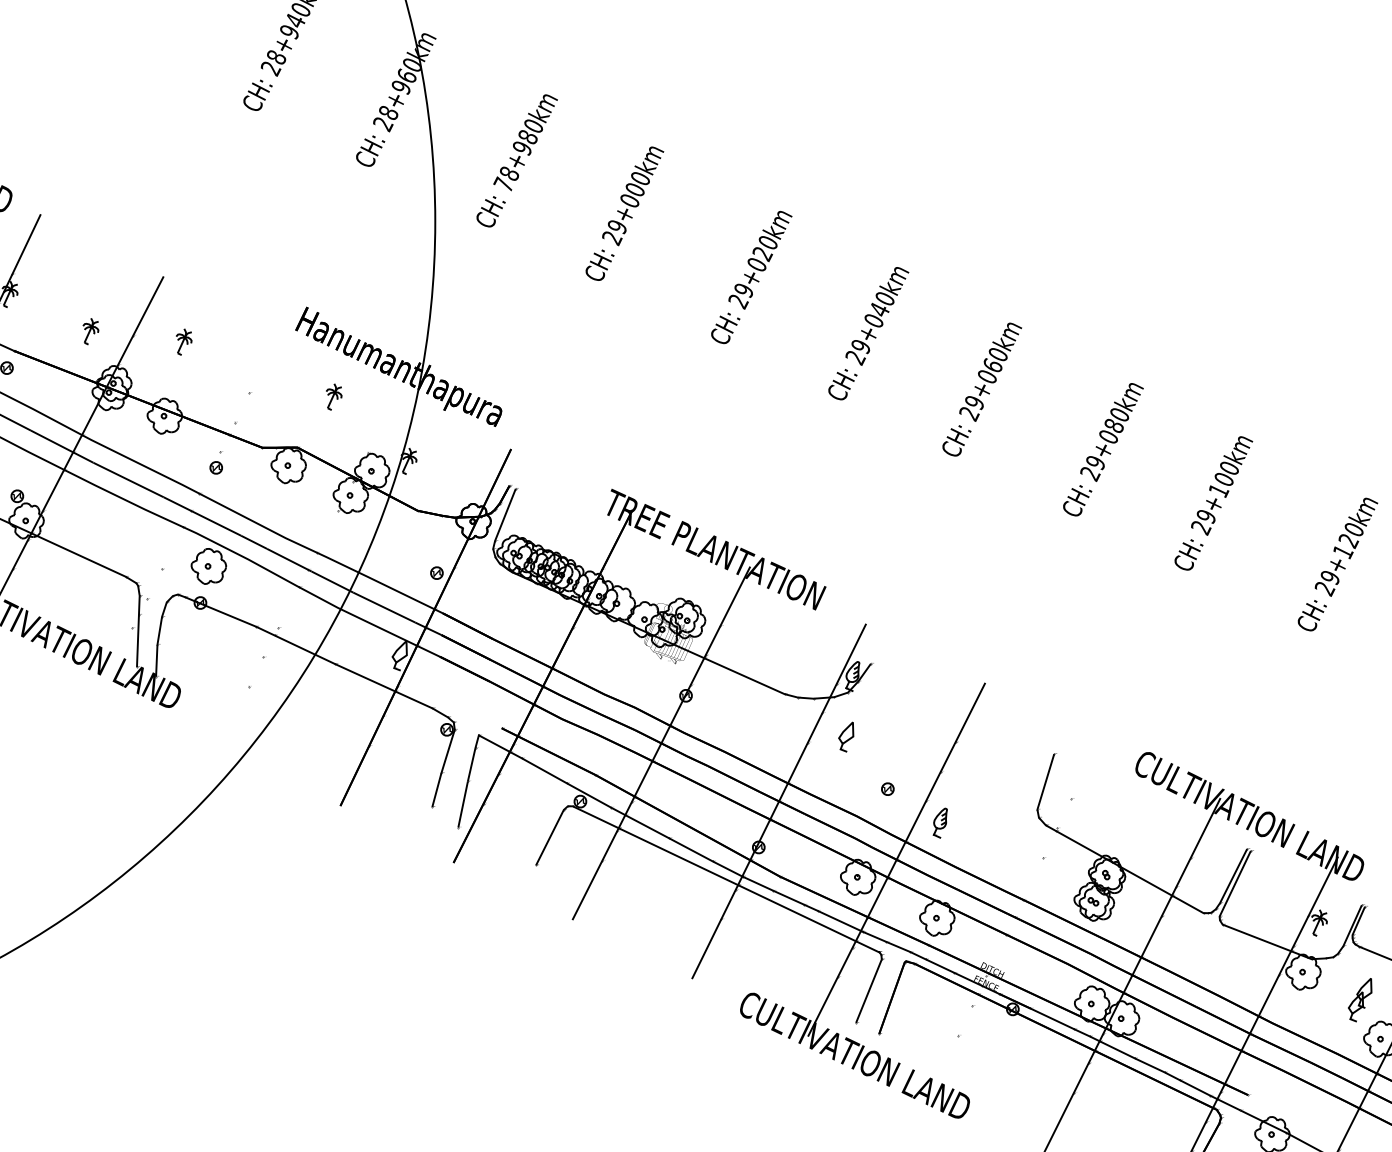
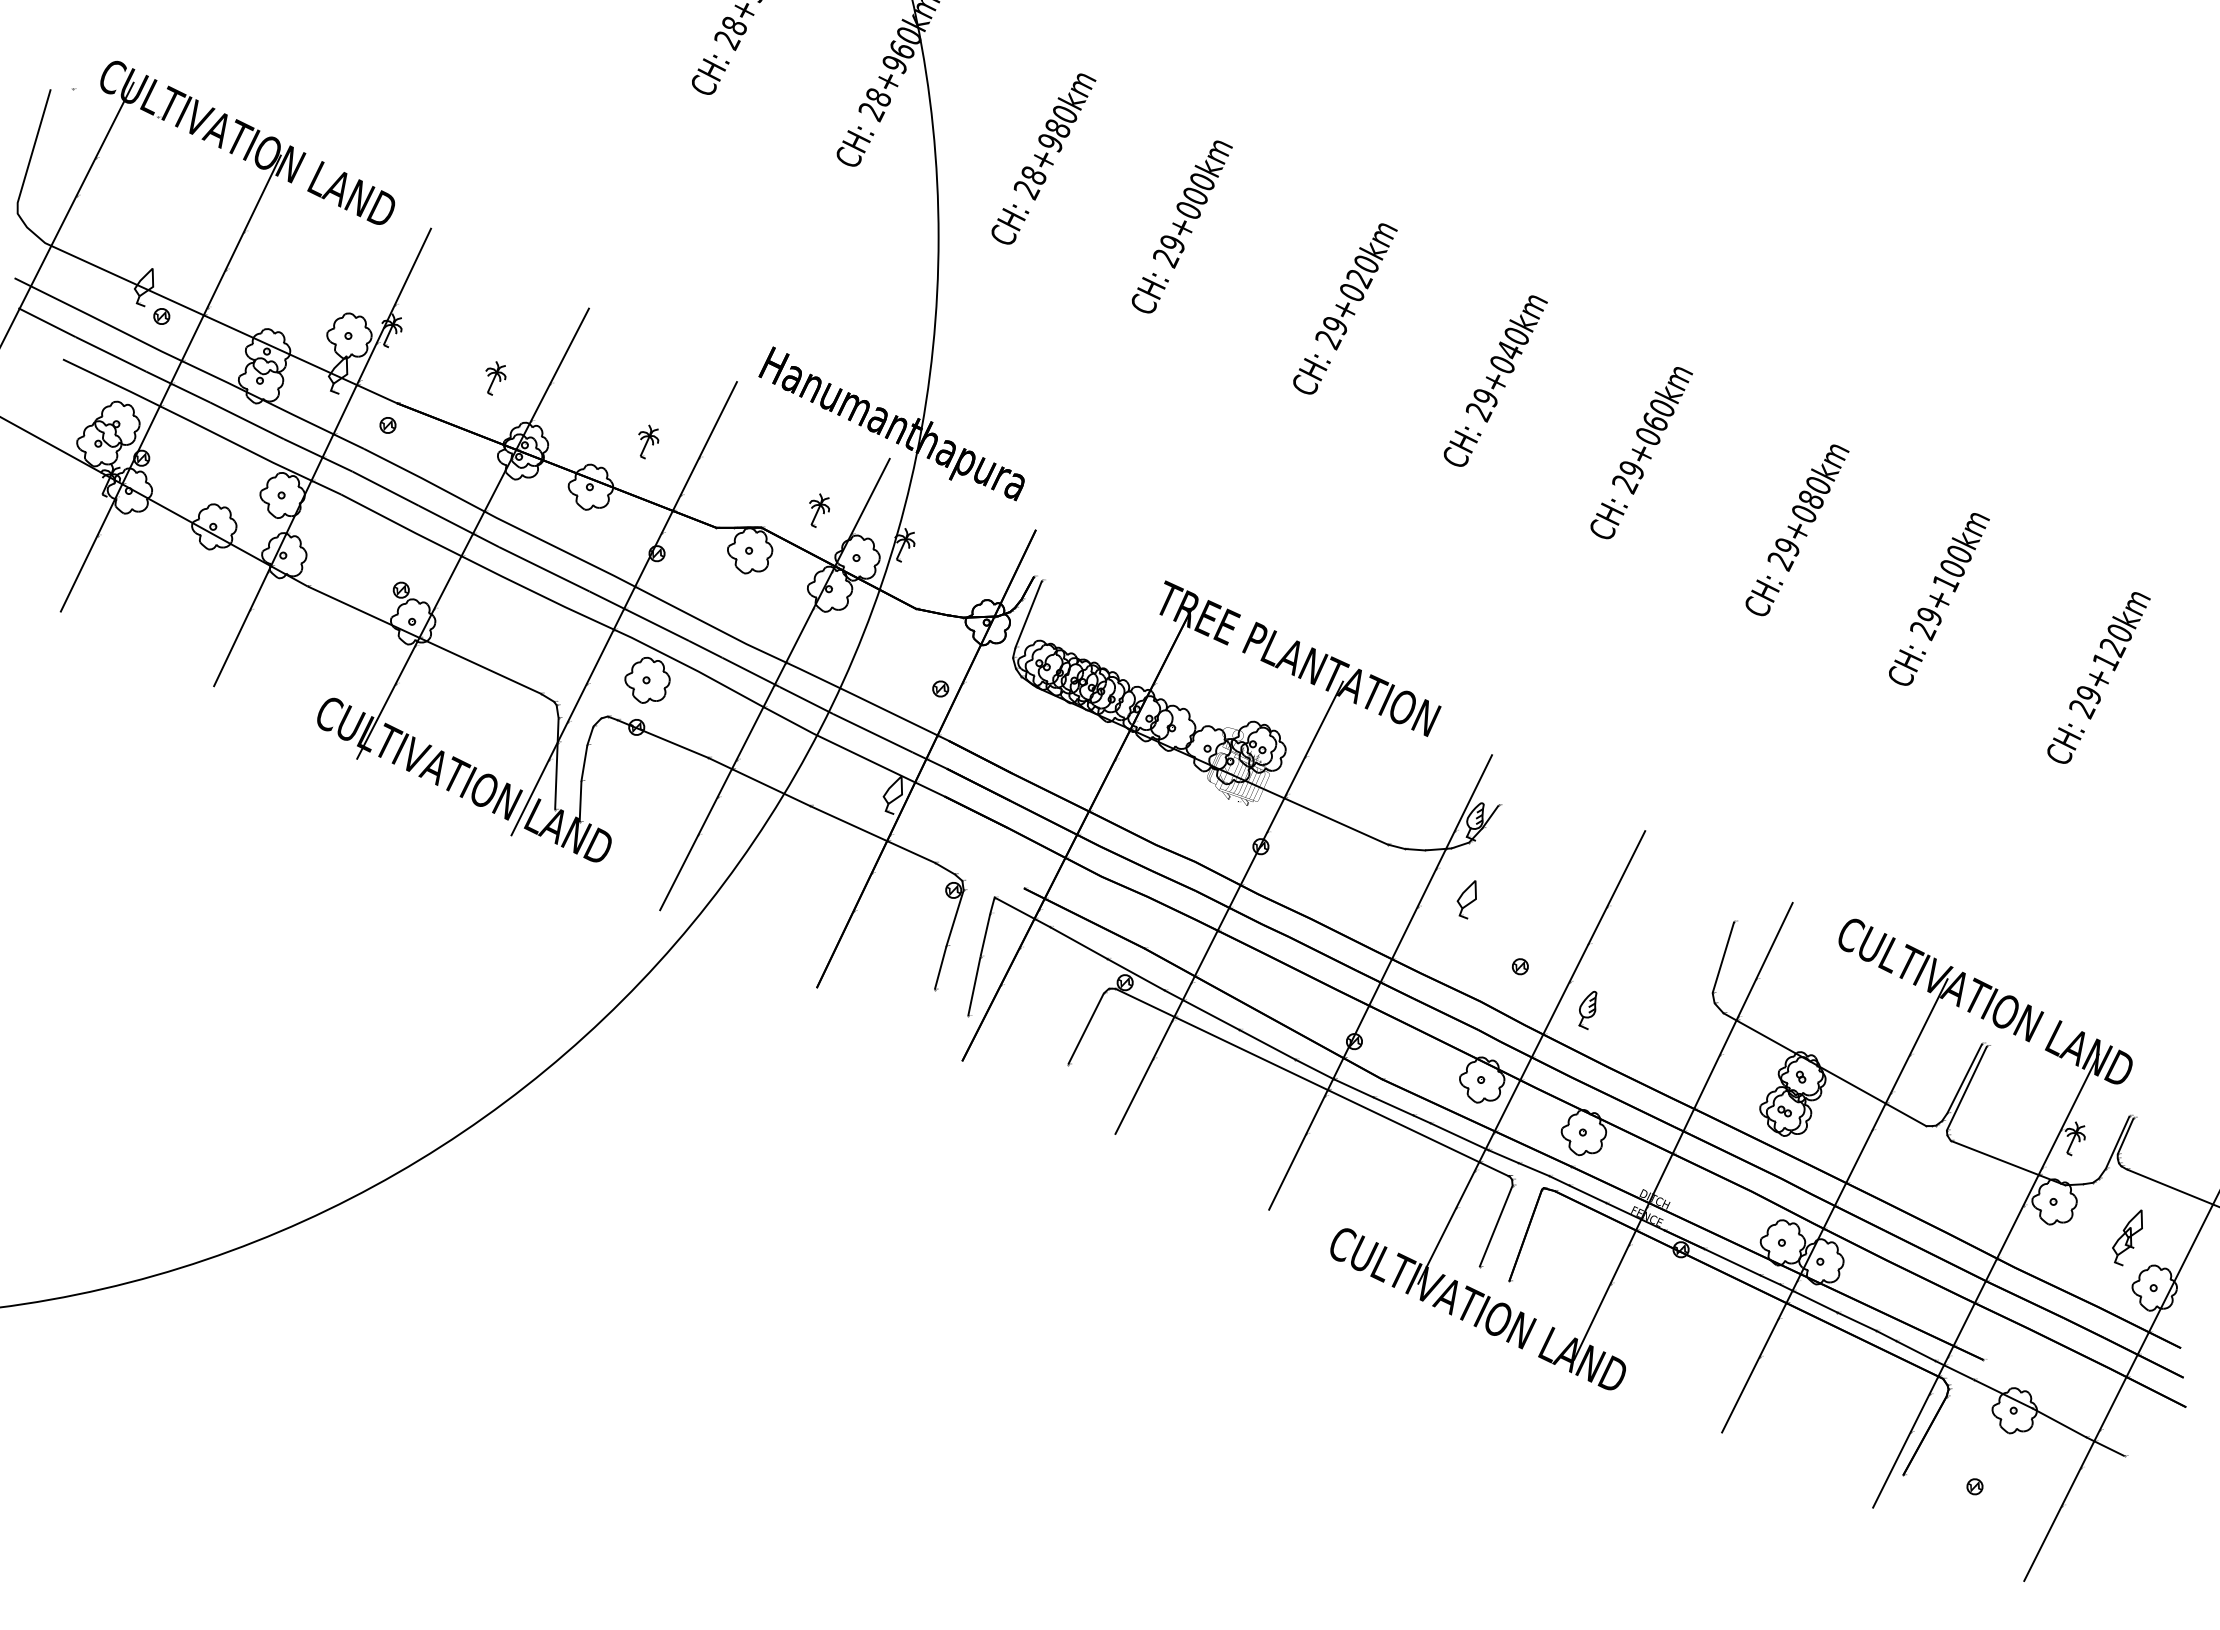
text: (503, 184) -> (1026, 189), 78+980km -> 28+980km
part: (183, 341) -> (648, 441), moved
part: (334, 396) -> (819, 510), moved
line: (190, 510) -> (623, 608), added
line: (307, 569) -> (774, 684), added
line: (1014, 916) -> (1683, 1130), added

